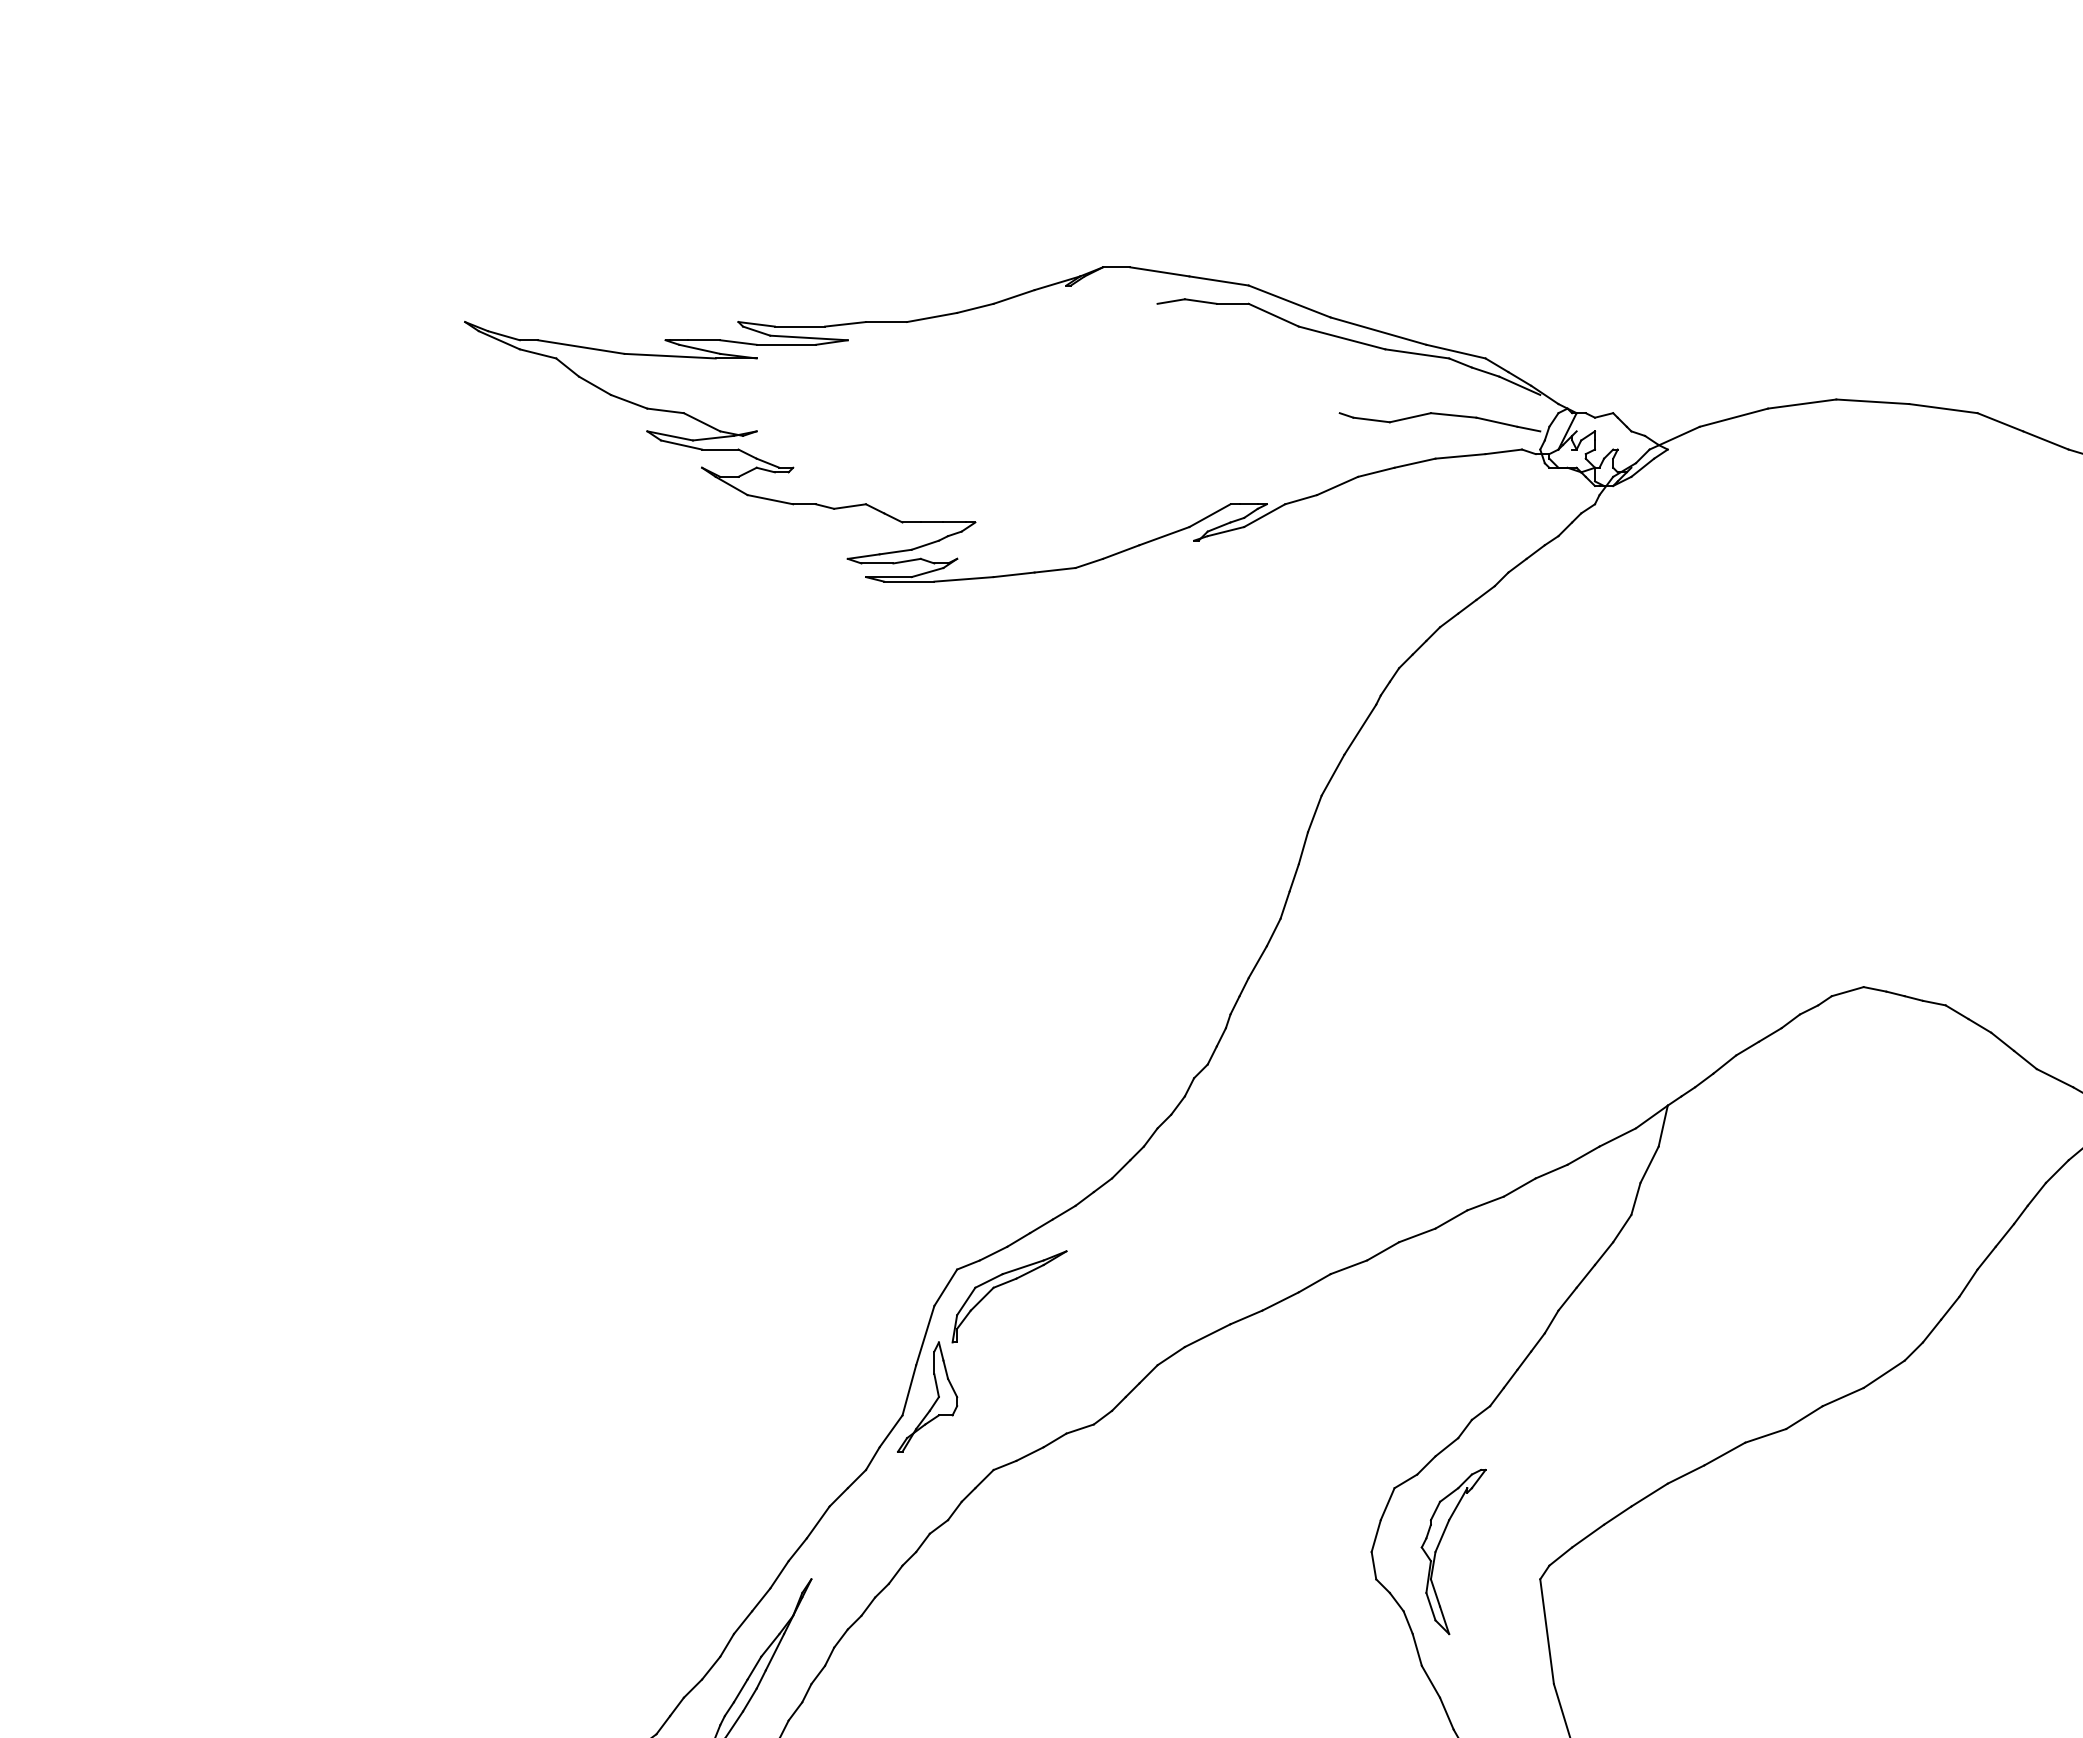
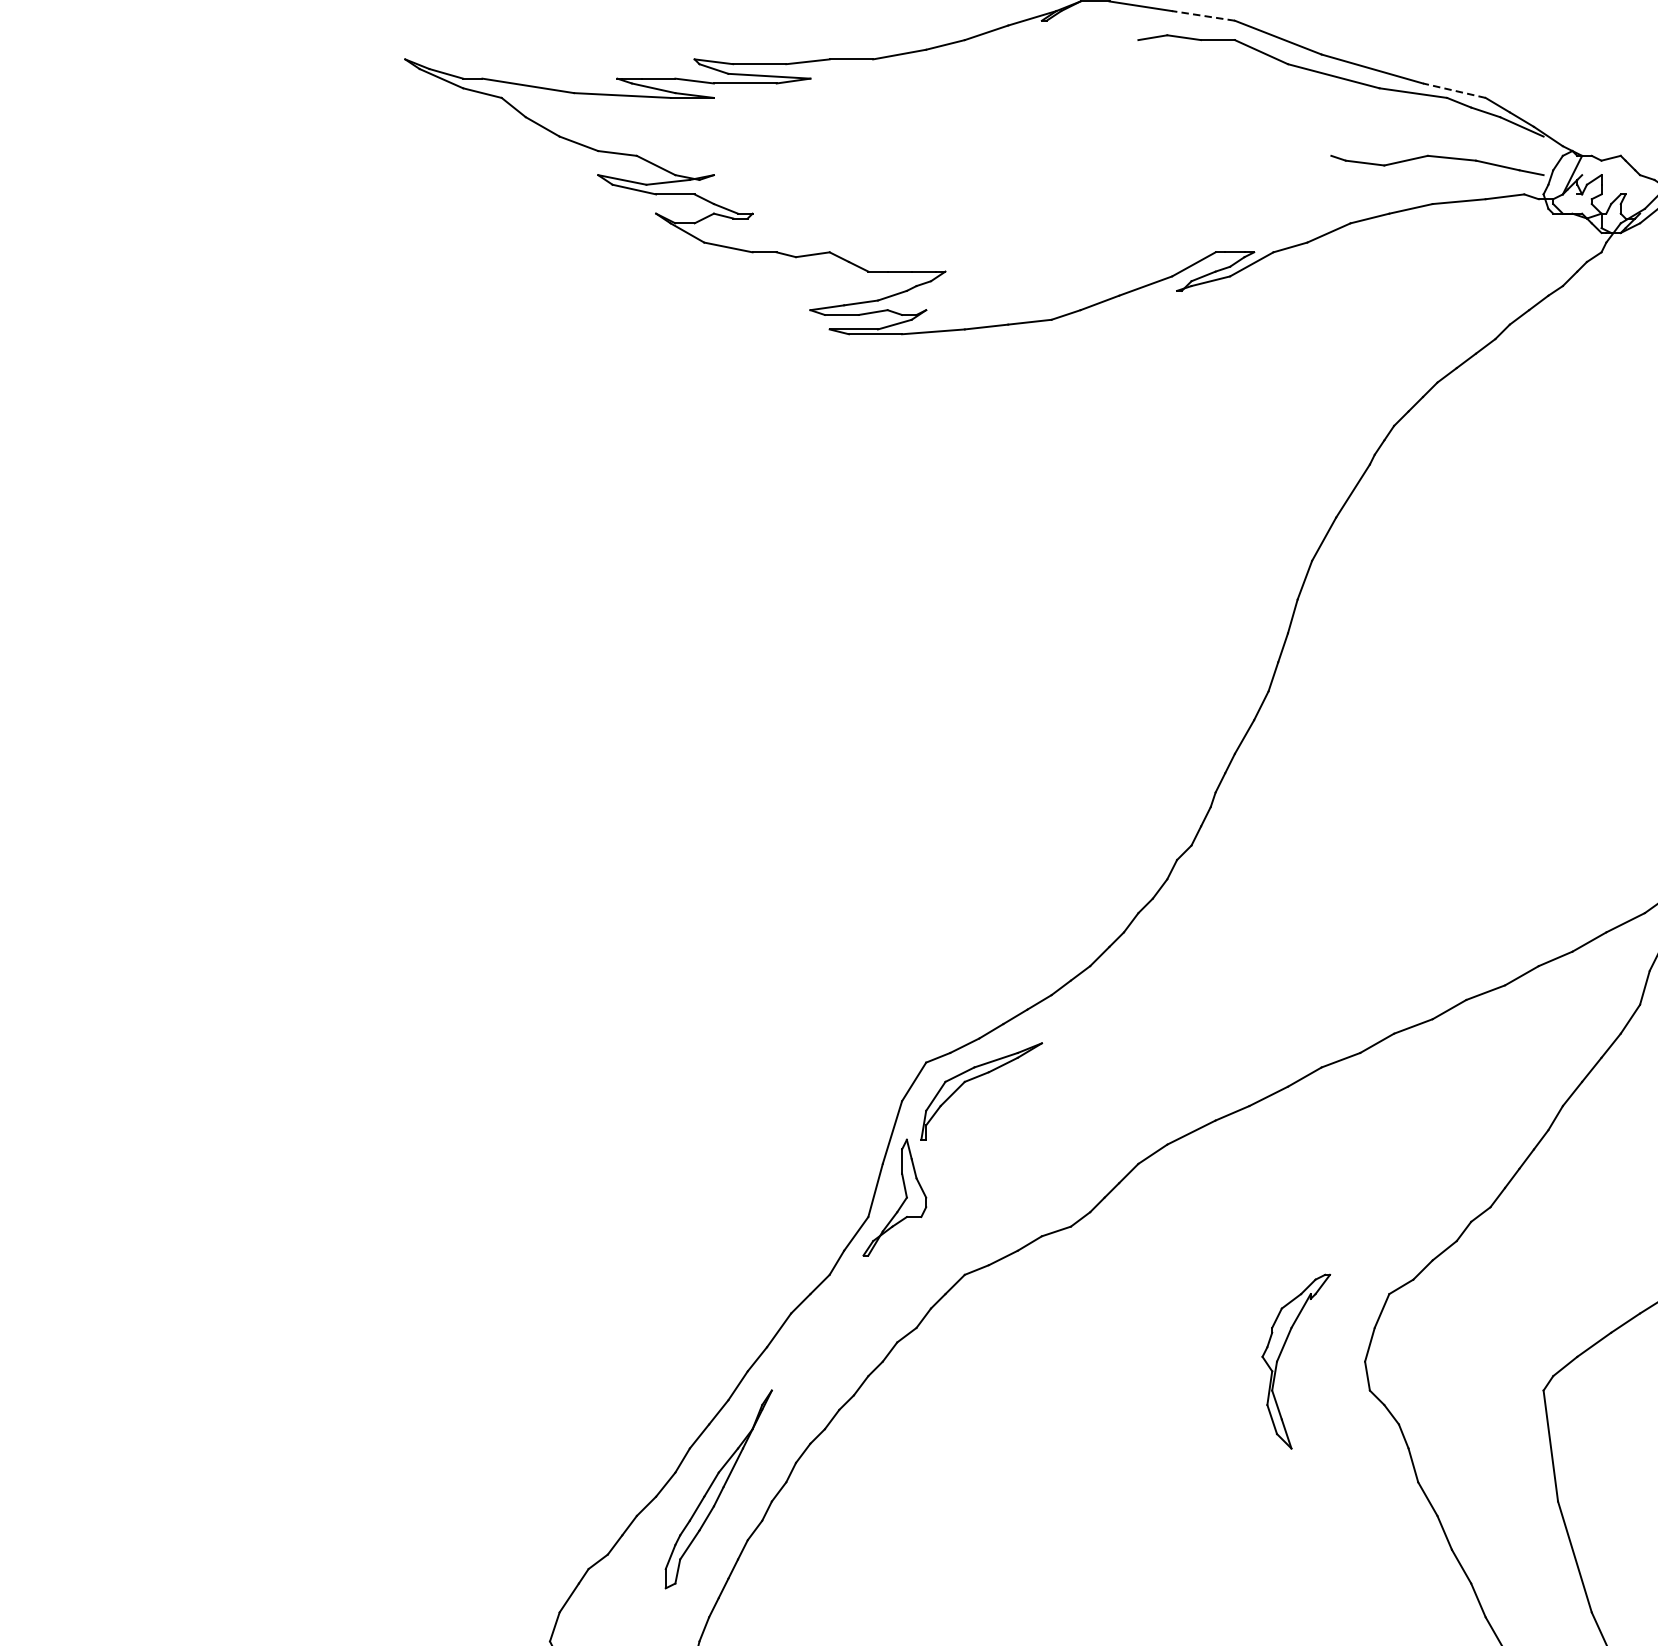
line: (1219, 280) -> (1203, 15), solid -> dashed
line: (1455, 351) -> (1453, 90), solid -> dashed
part: (1439, 1545) -> (1281, 1354), moved

